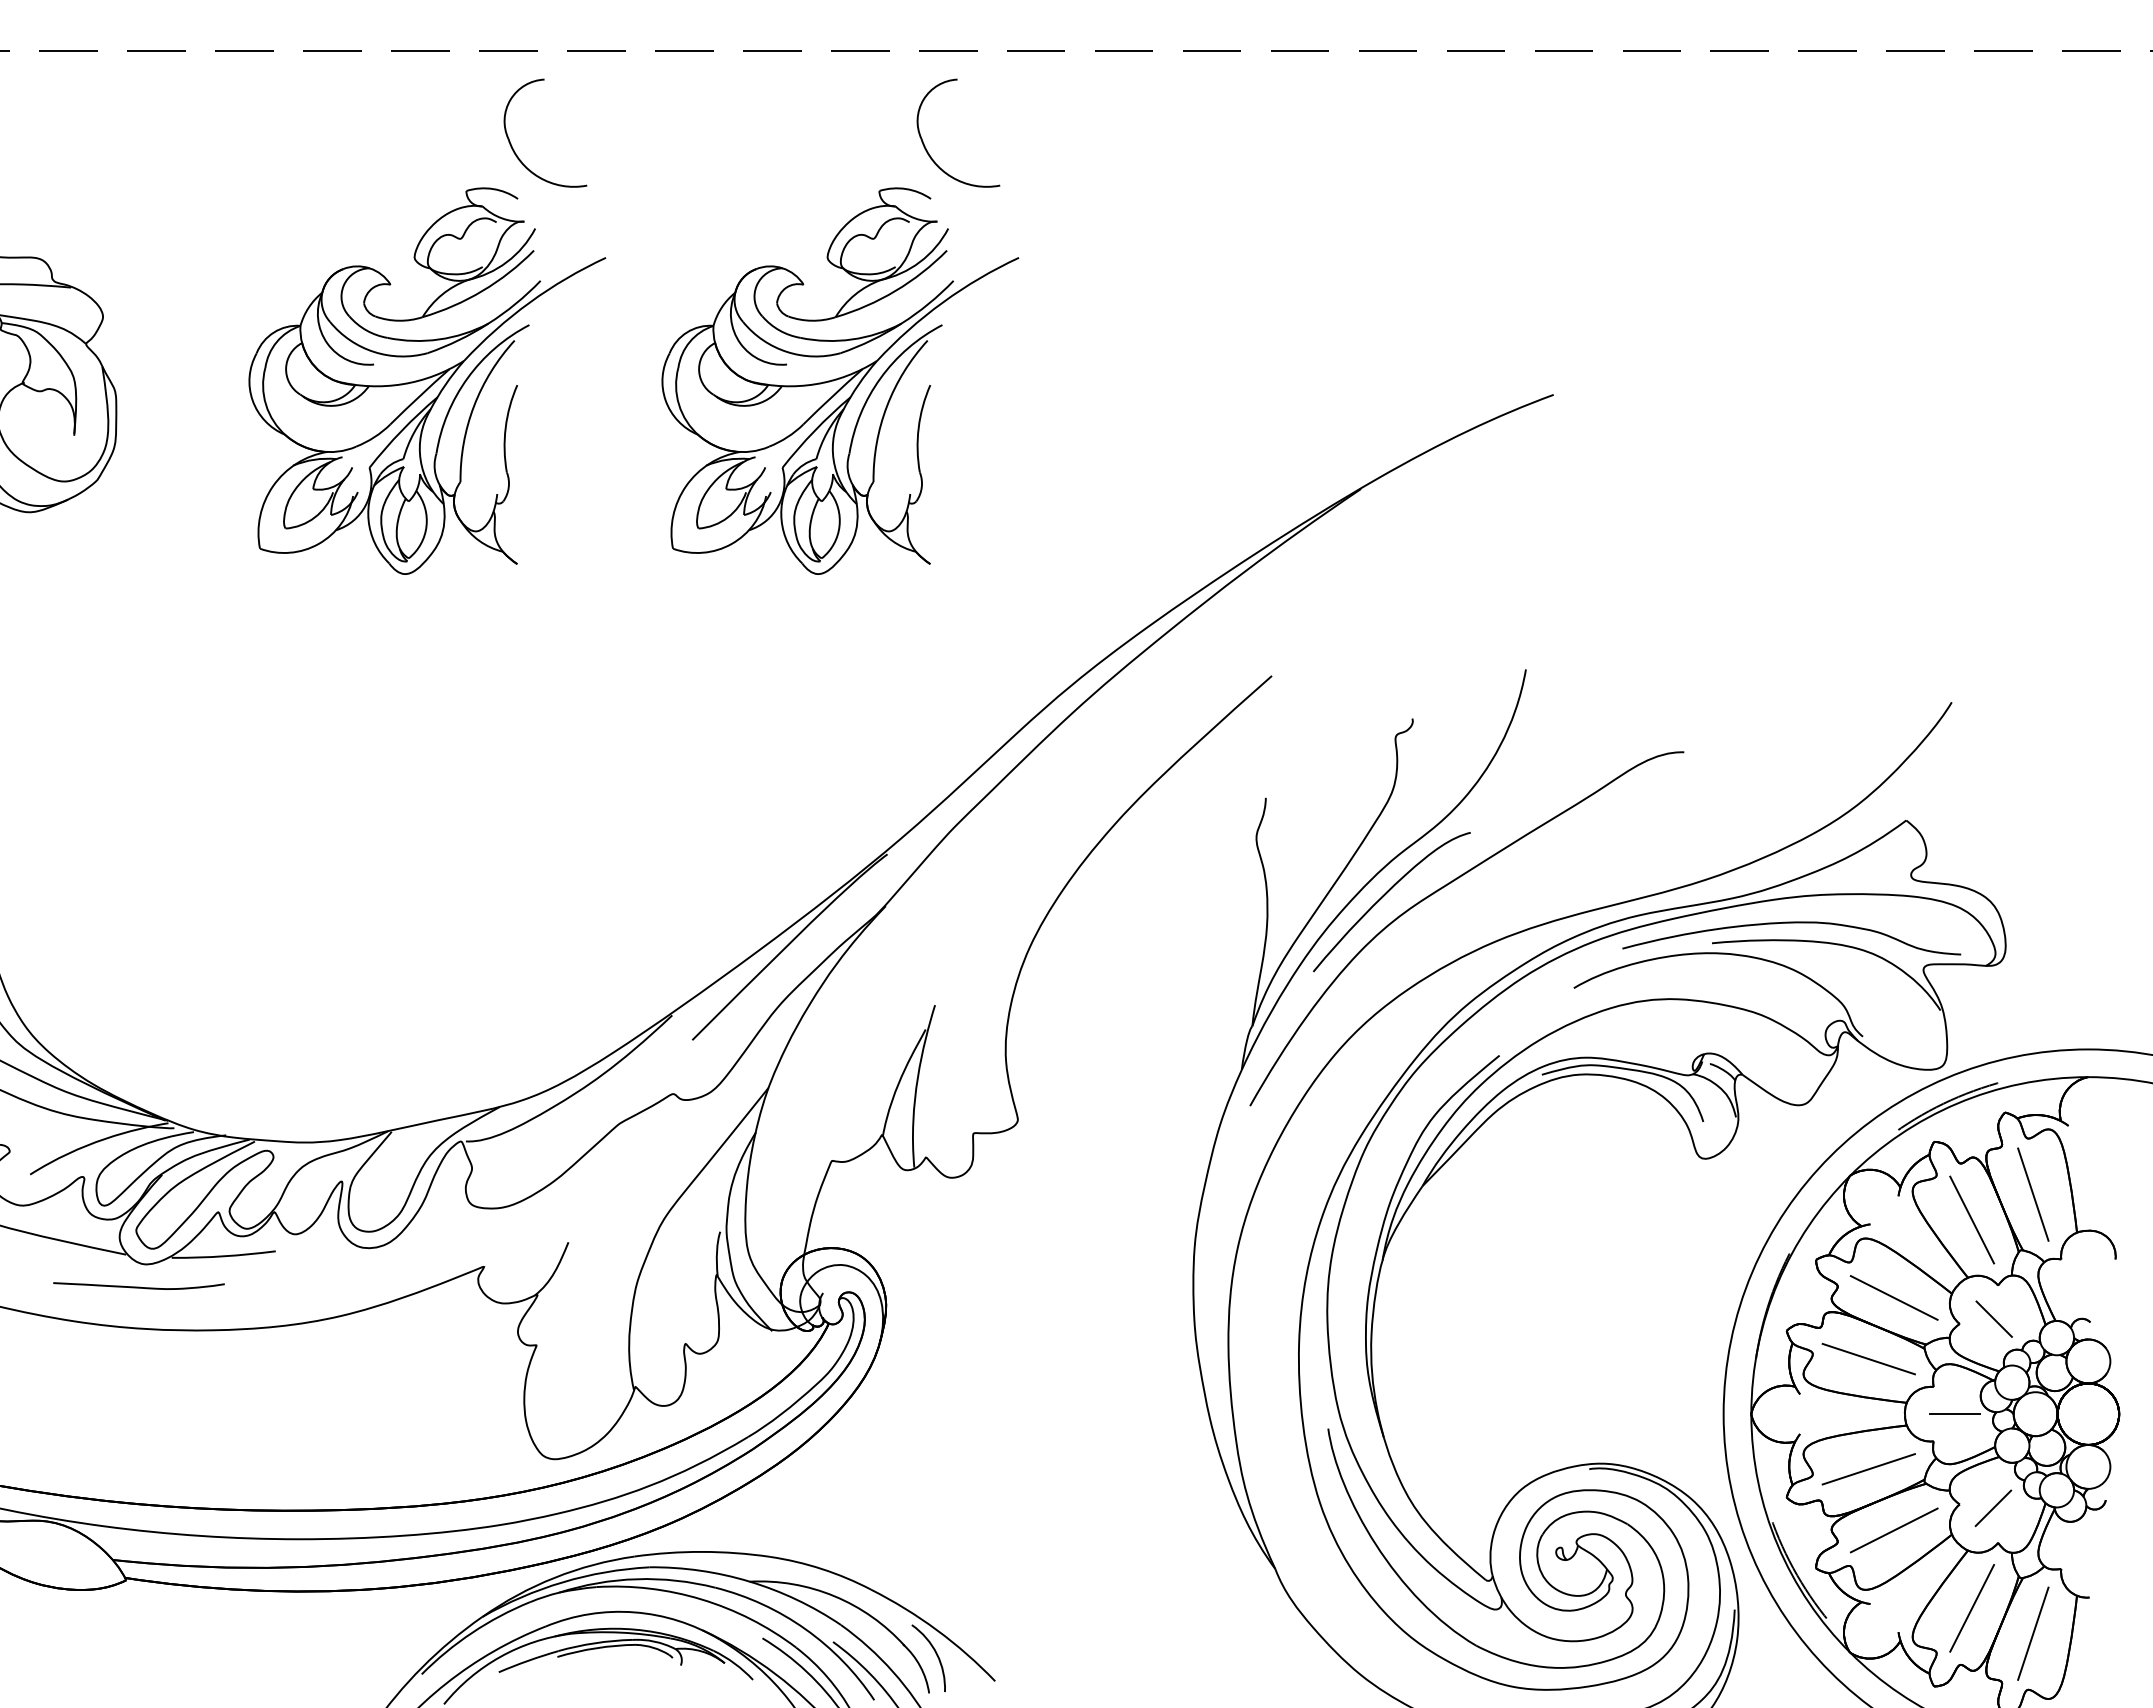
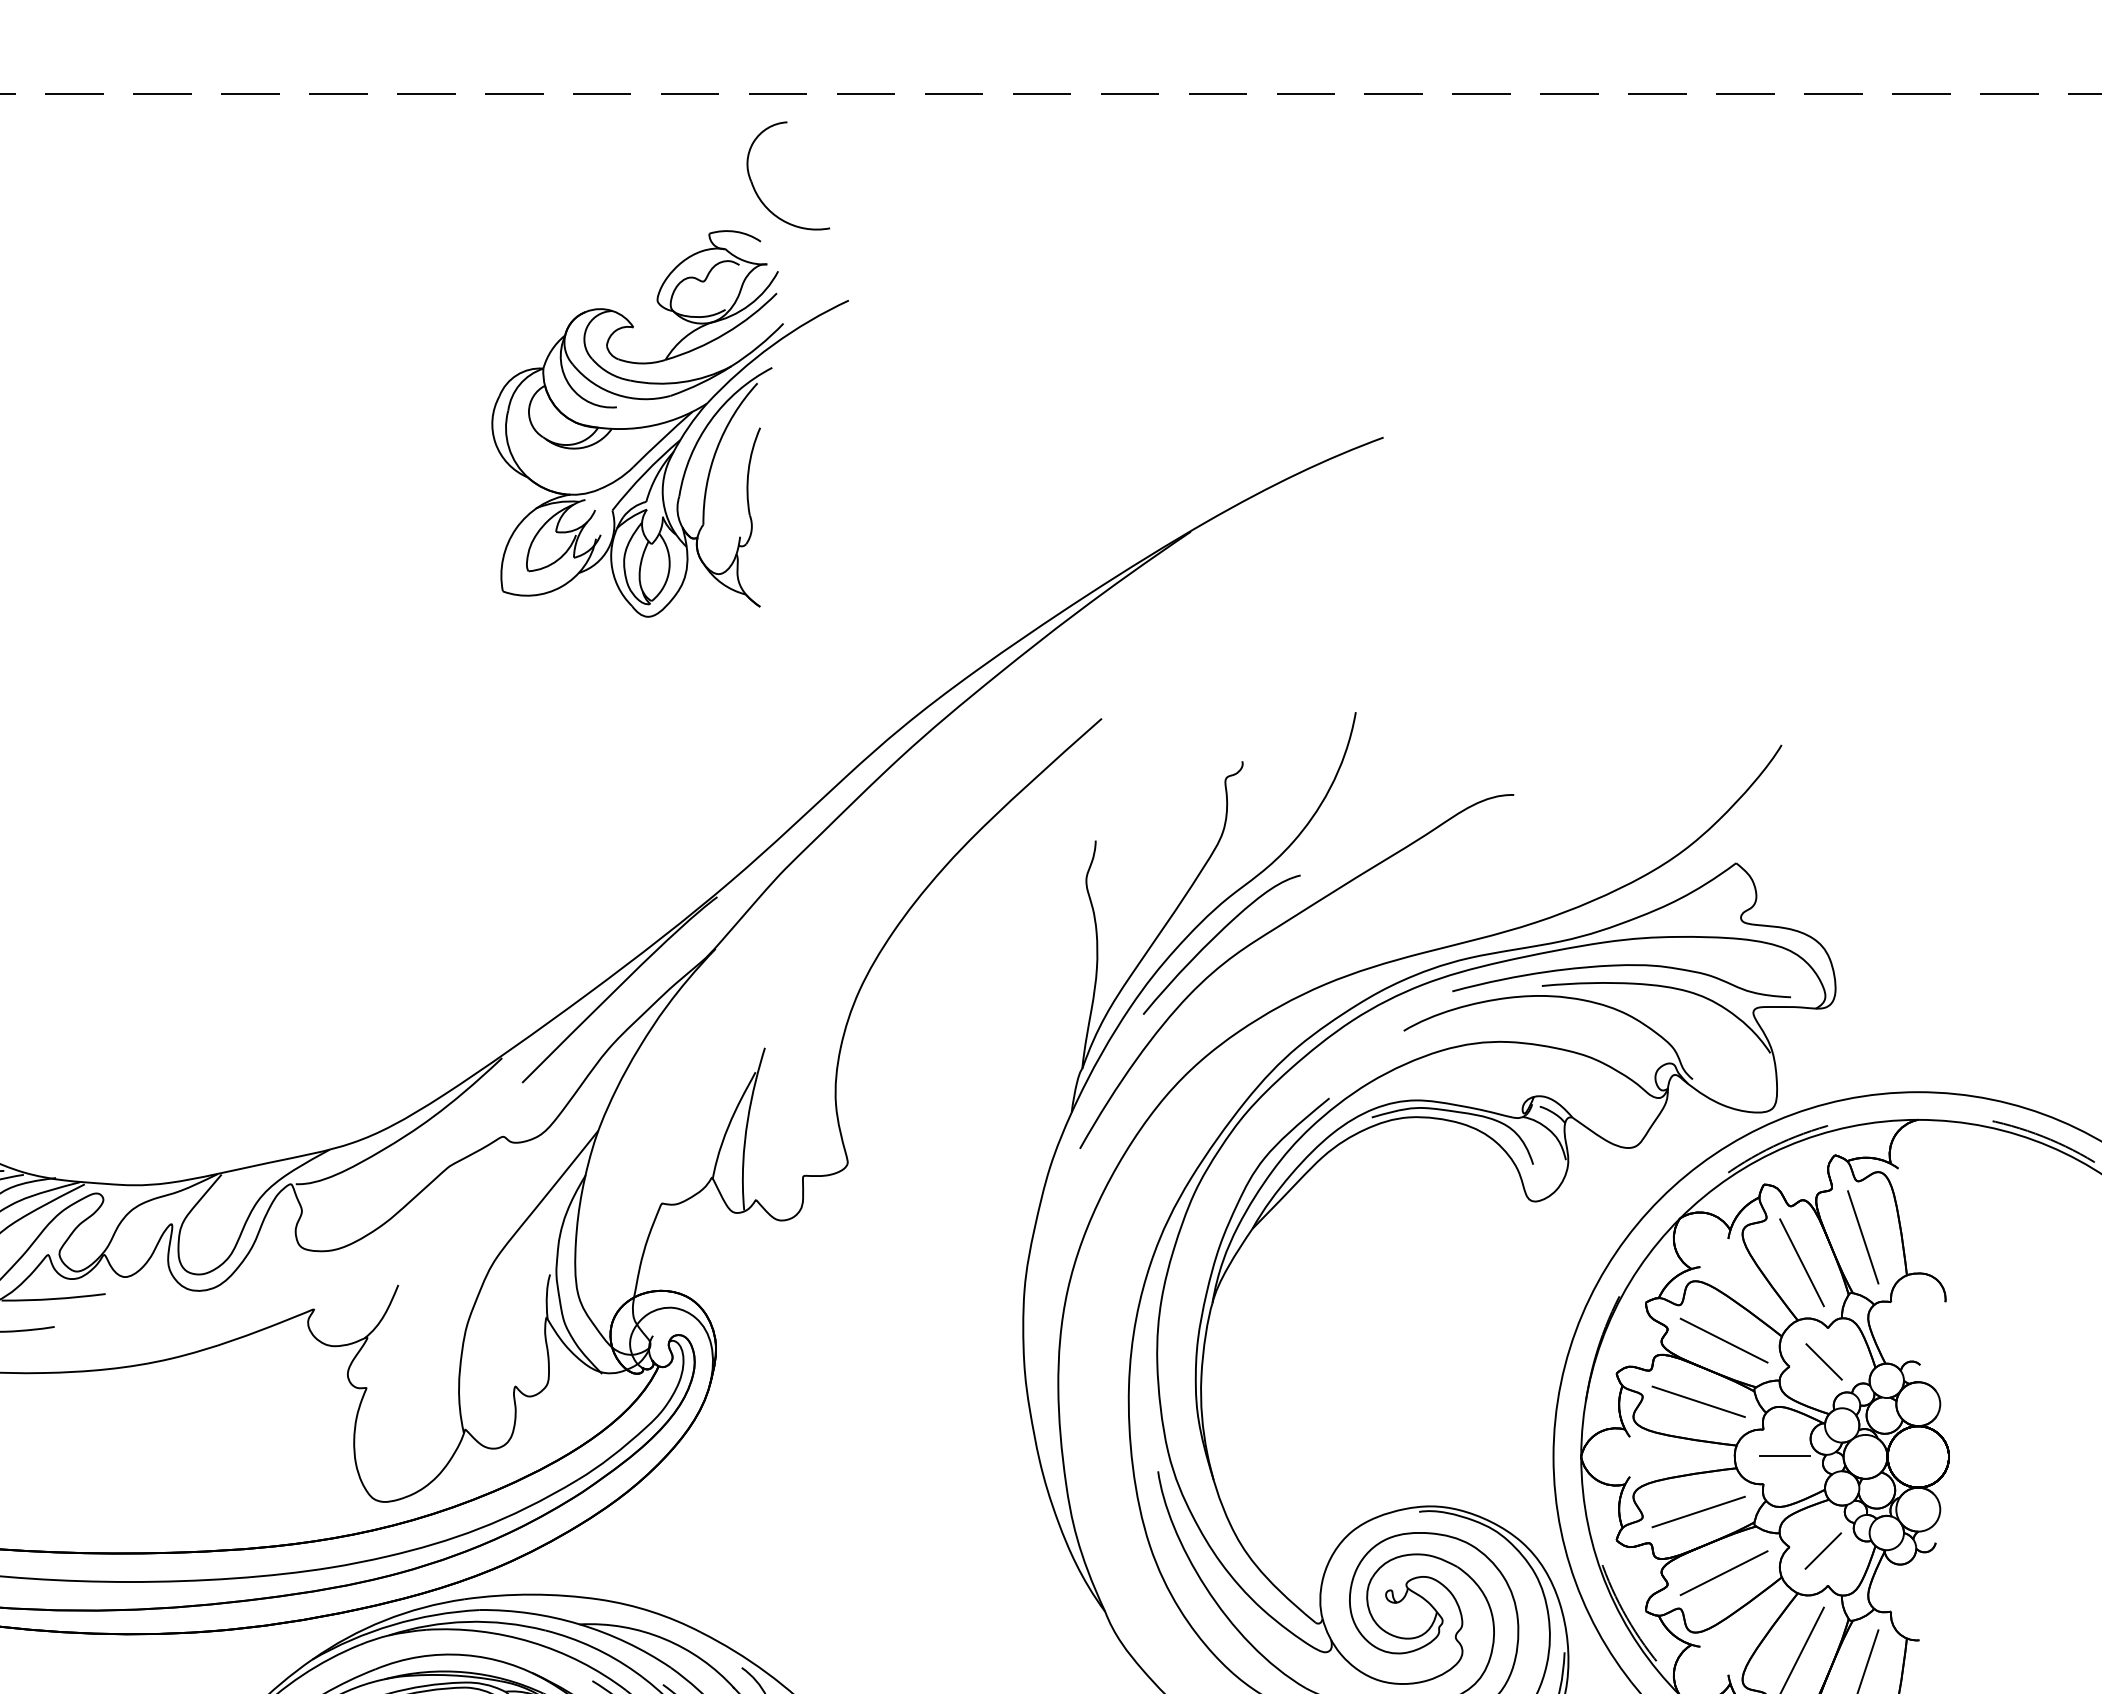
part: (425, 317) -> (255, 360), removed

